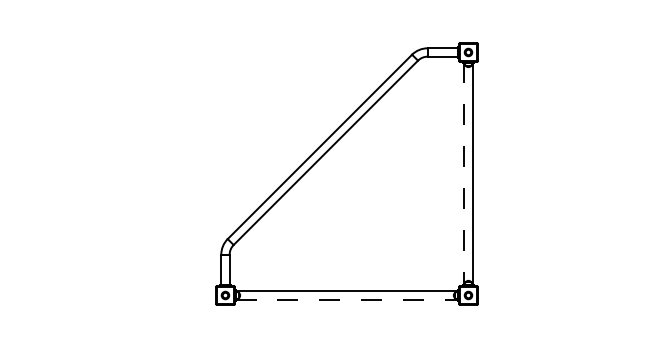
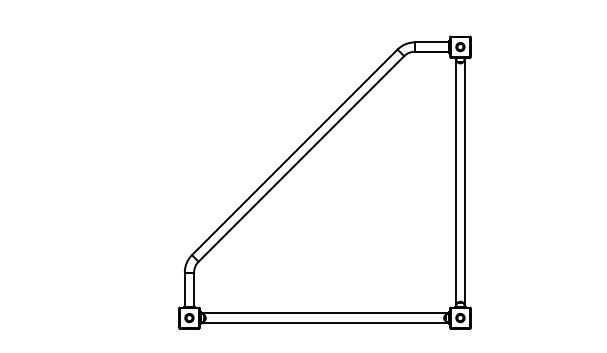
line: (464, 174) -> (455, 183), dashed -> solid
line: (347, 299) -> (325, 322), dashed -> solid

